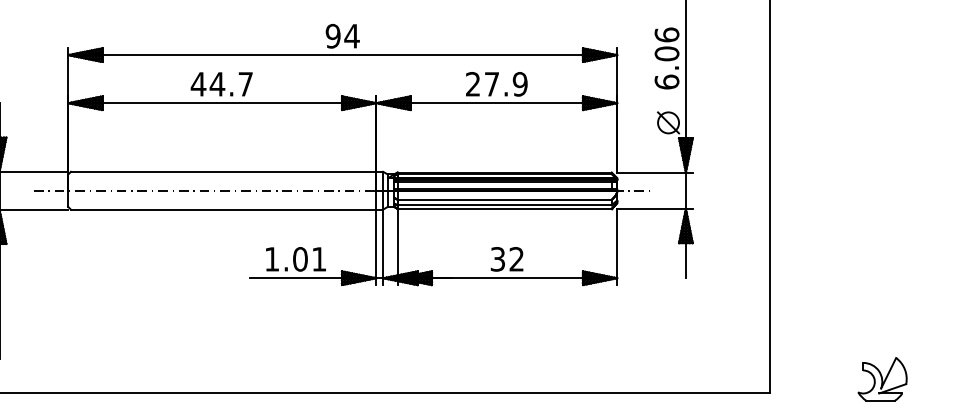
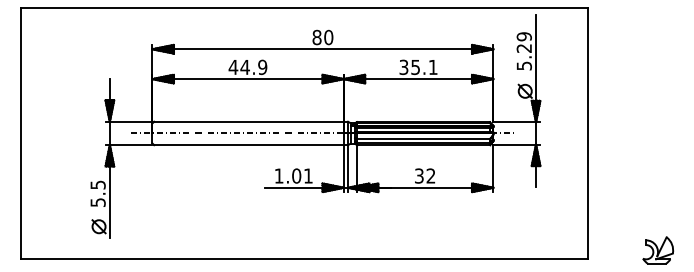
text: (341, 36) -> (322, 37), 94 -> 80
text: (665, 58) -> (523, 51), 6.06 -> 5.29
text: (245, 84) -> (262, 67), 44.7 -> 44.9
text: (496, 84) -> (418, 67), 27.9 -> 35.1

